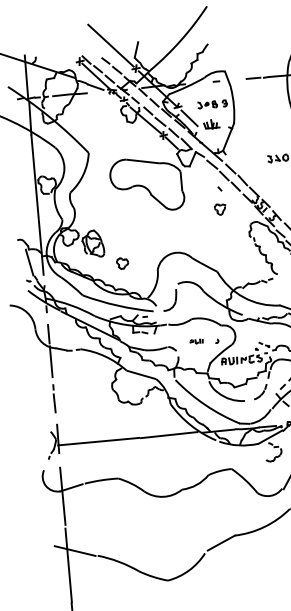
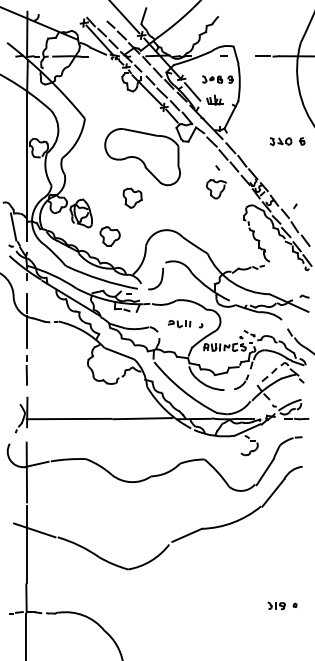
part: (220, 209) -> (216, 189), size x1.67
part: (140, 224) -> (132, 197), added
part: (122, 263) -> (109, 236), size x1.67
part: (196, 341) -> (179, 324), size x1.67

